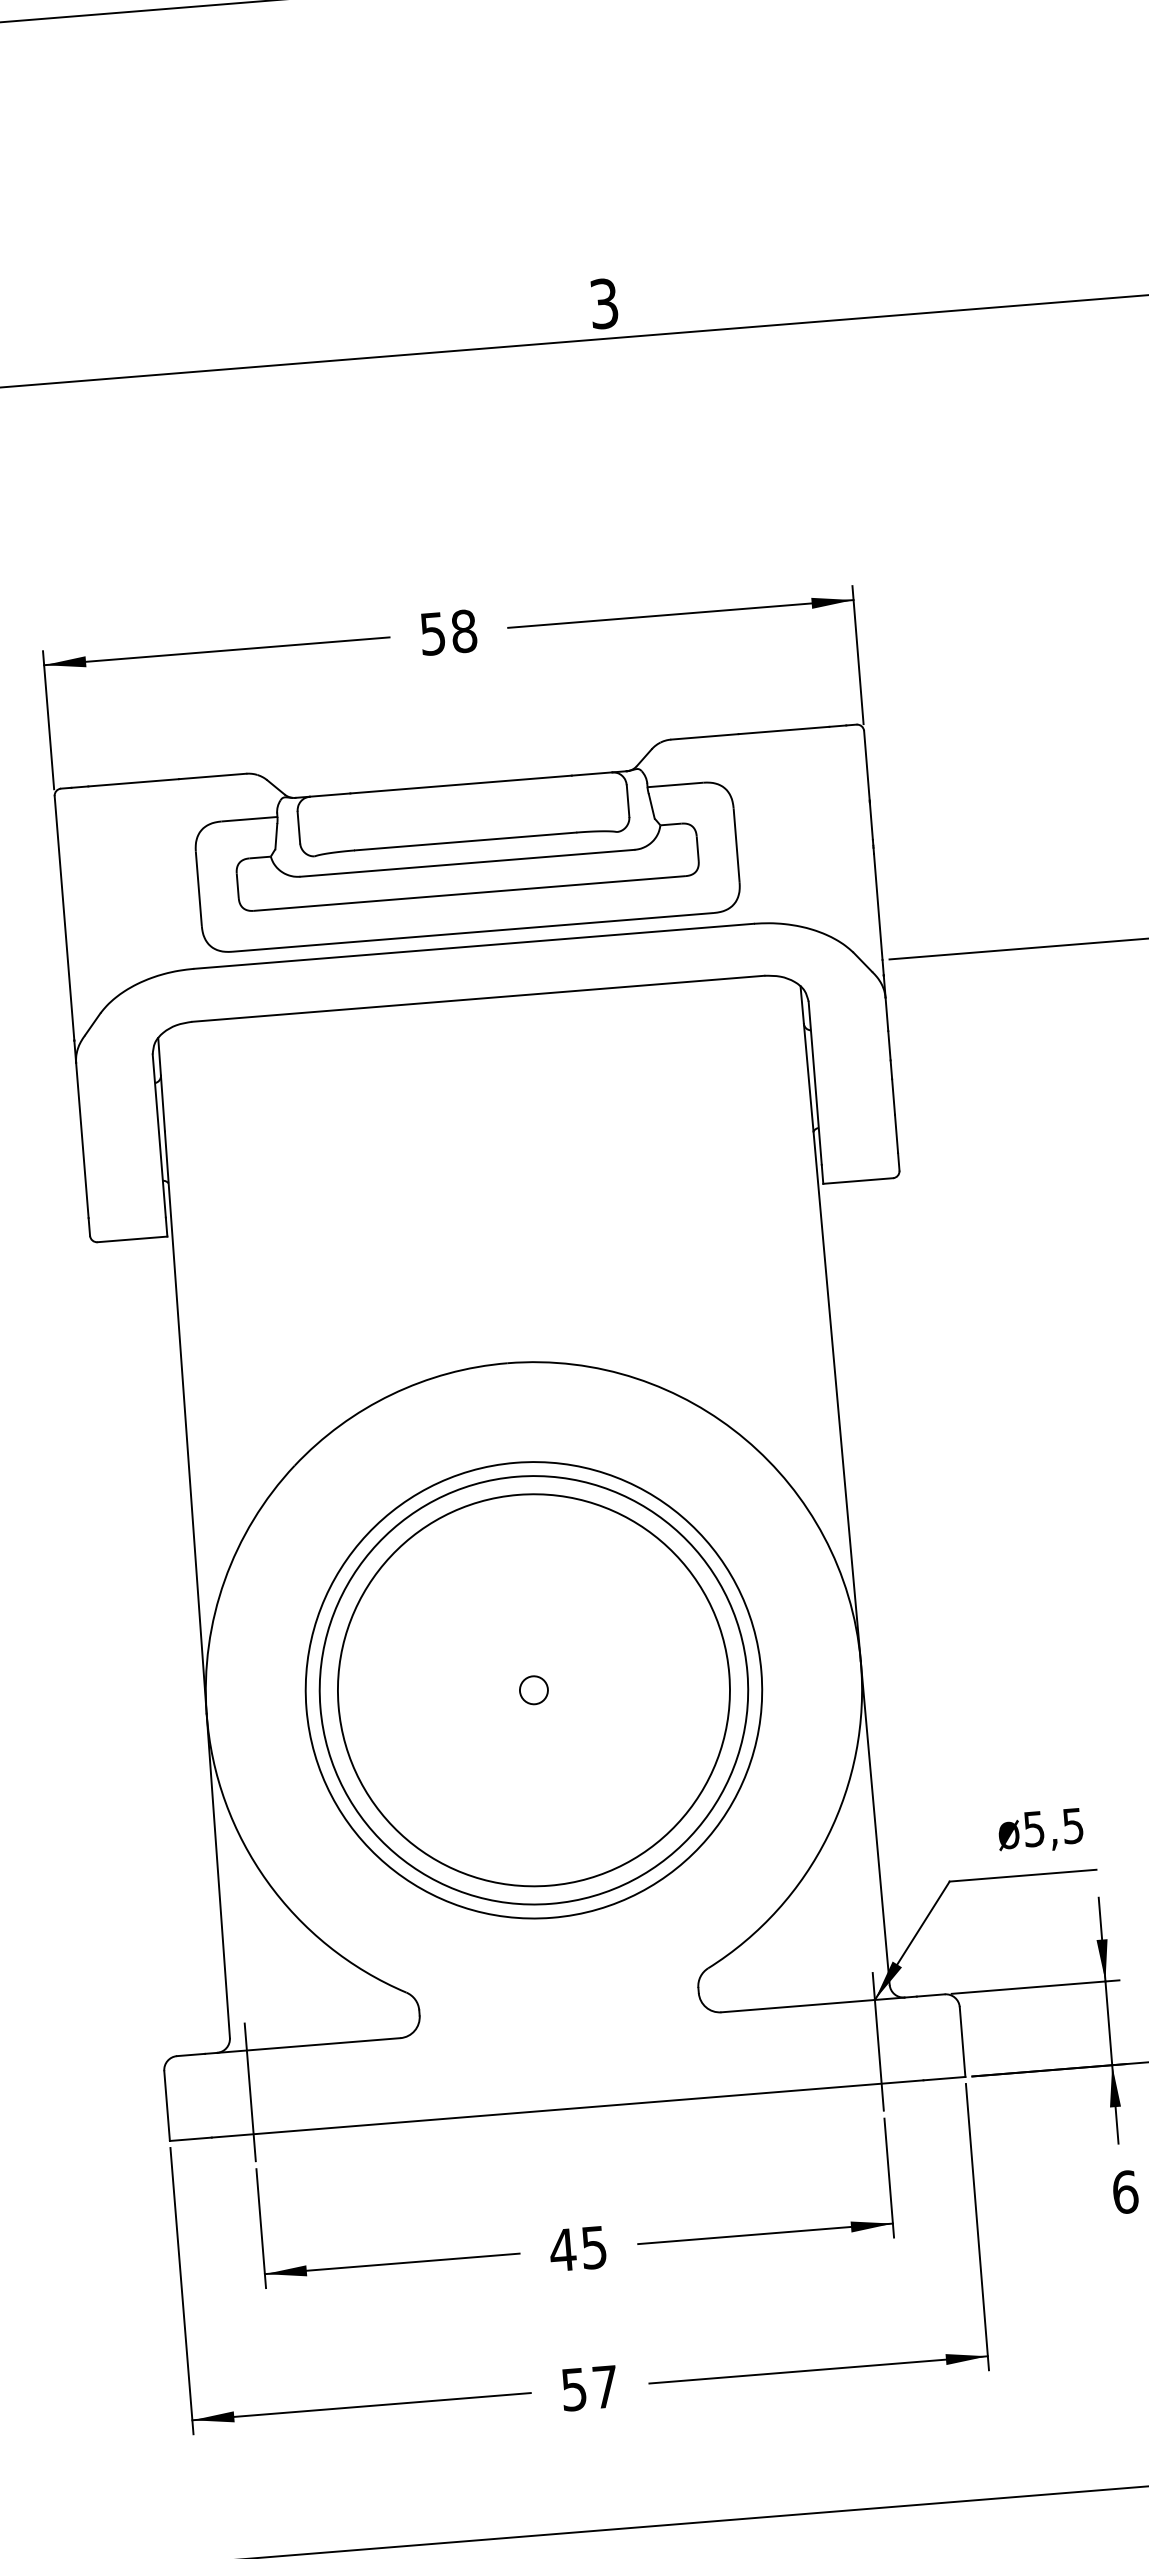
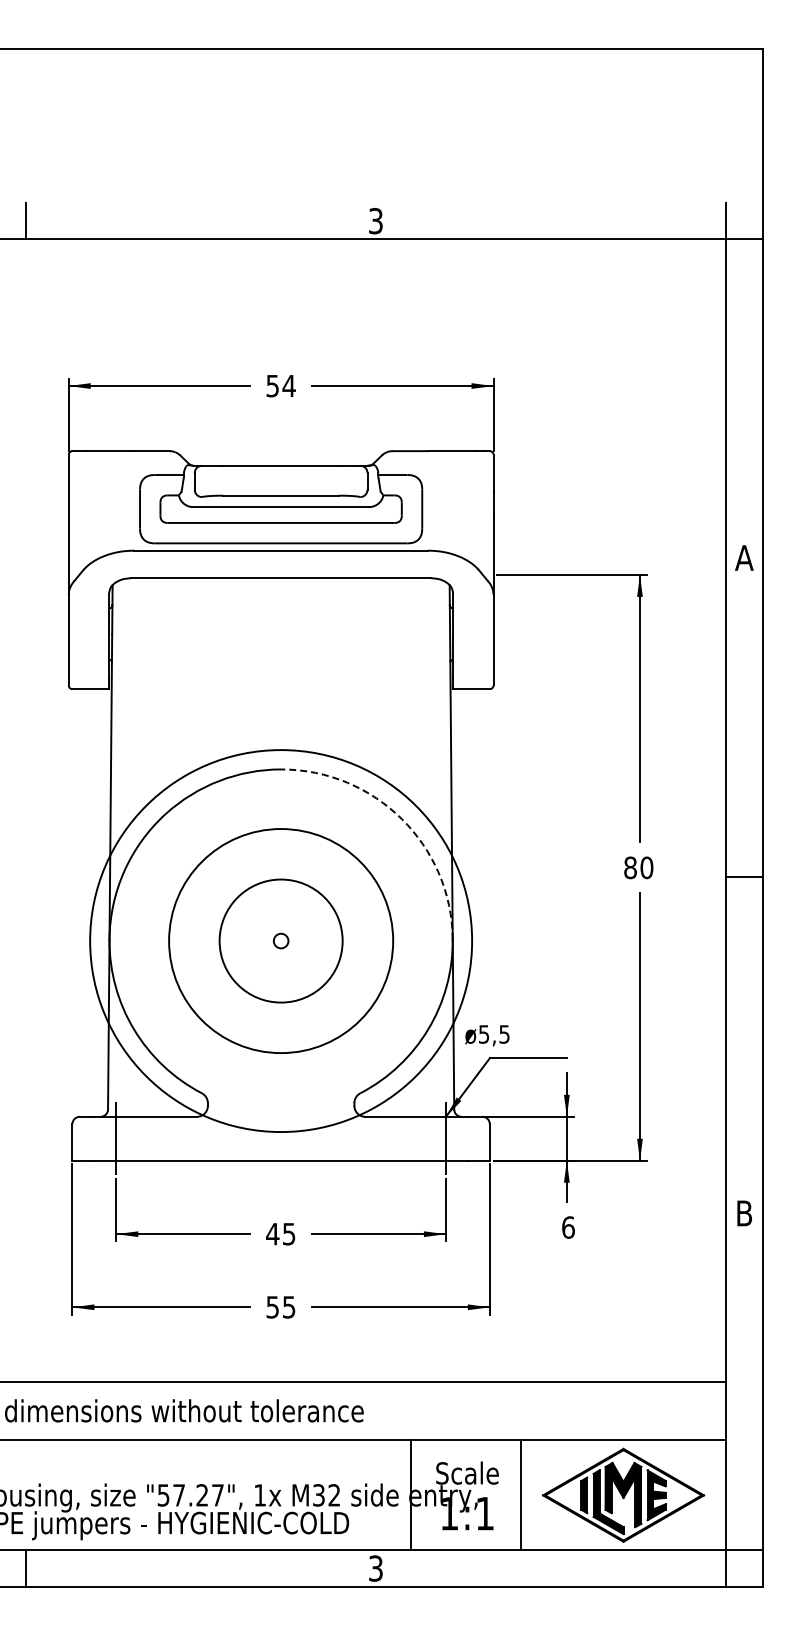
text: (462, 630) -> (288, 385), 58 -> 54
arc: (744, 1440) -> (401, 819), solid -> dashed
circle: (532, 1689) -> (280, 940), size x0.6
circle: (532, 1689) -> (280, 940), size x1.6
text: (1040, 1830) -> (487, 1035), moved
text: (606, 2387) -> (289, 1307), 57 -> 55

